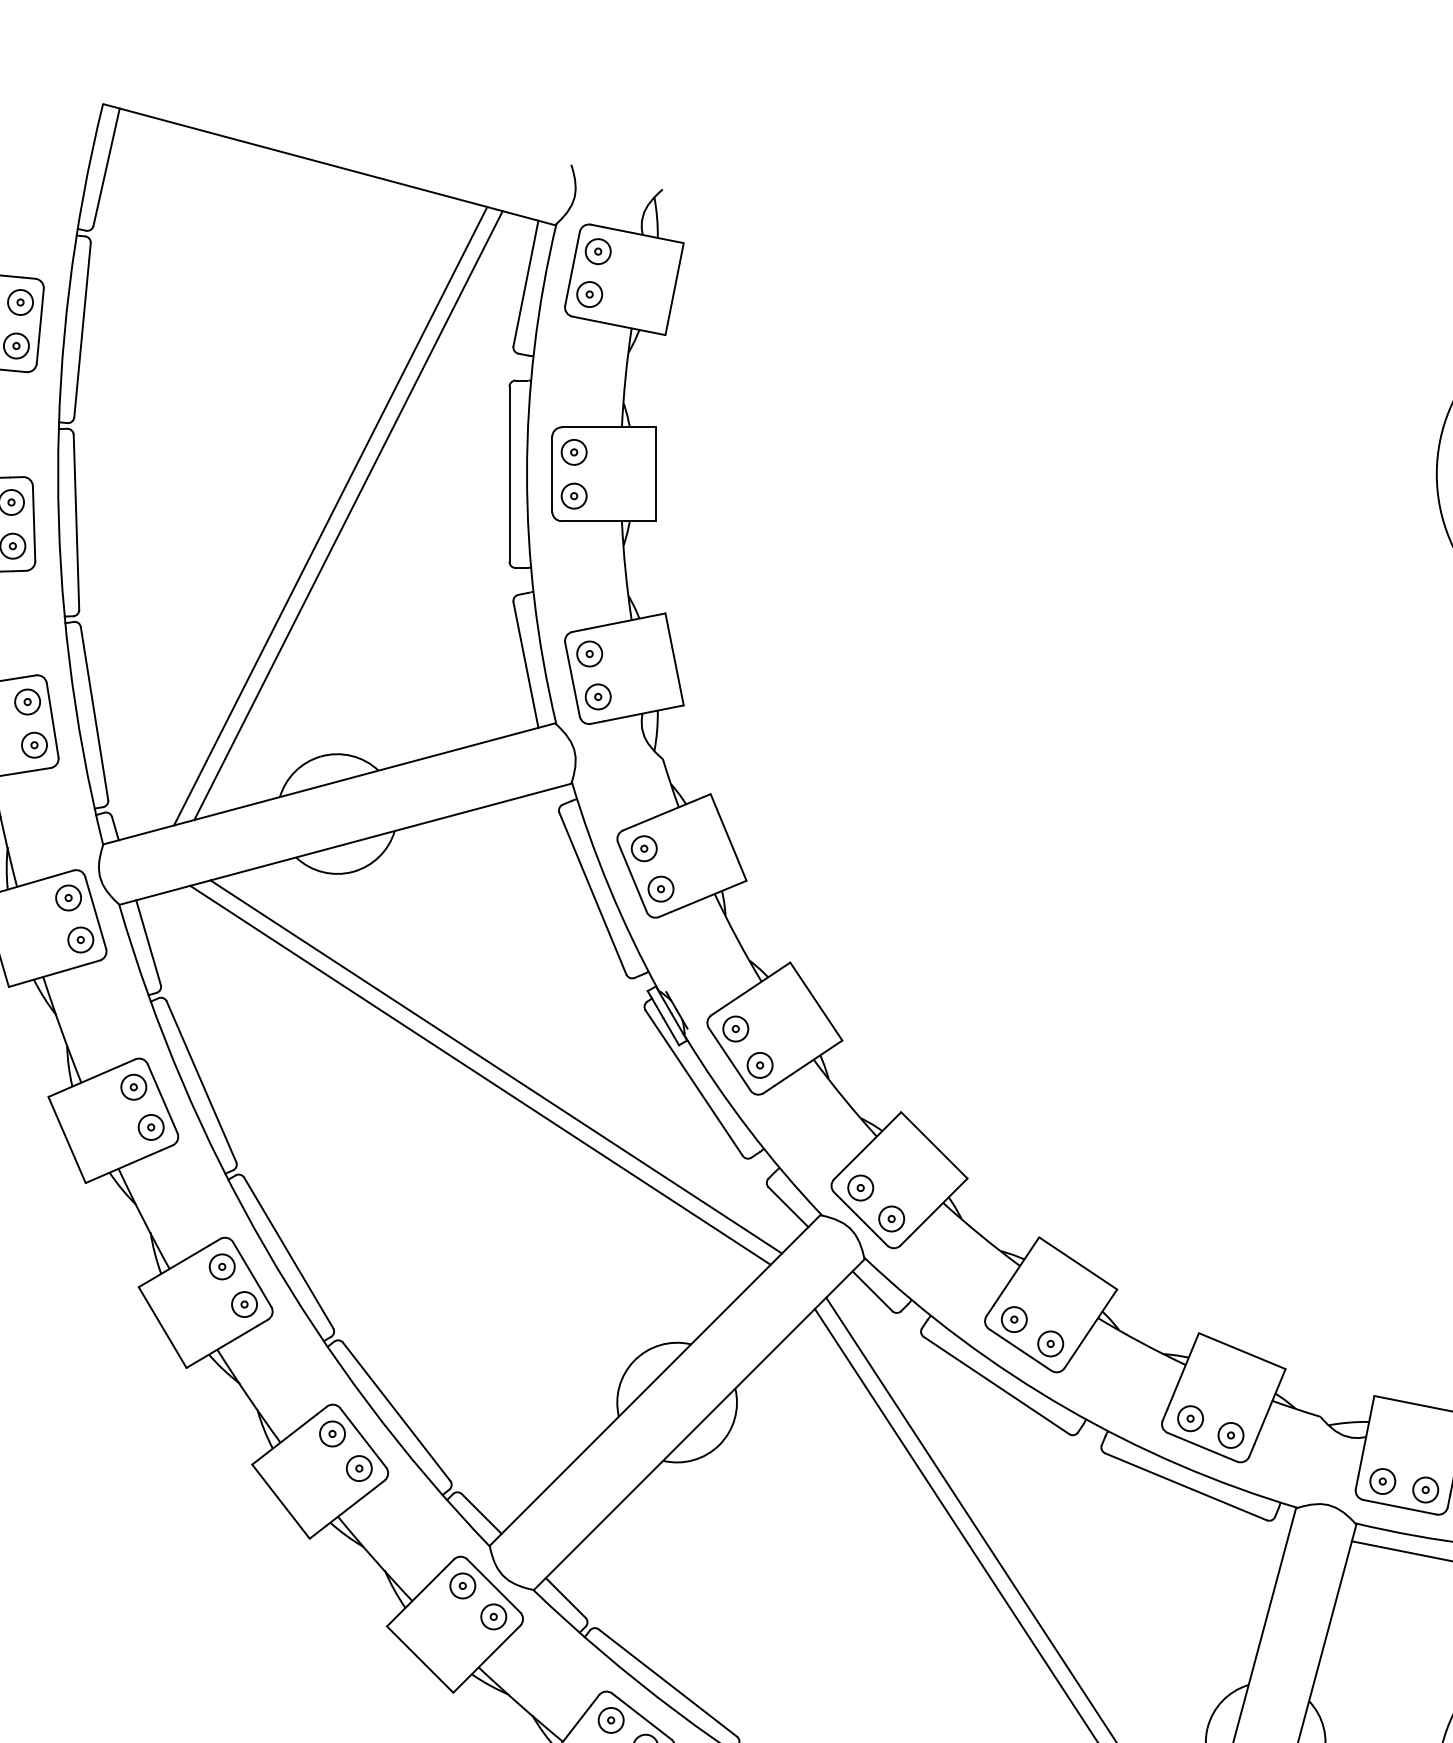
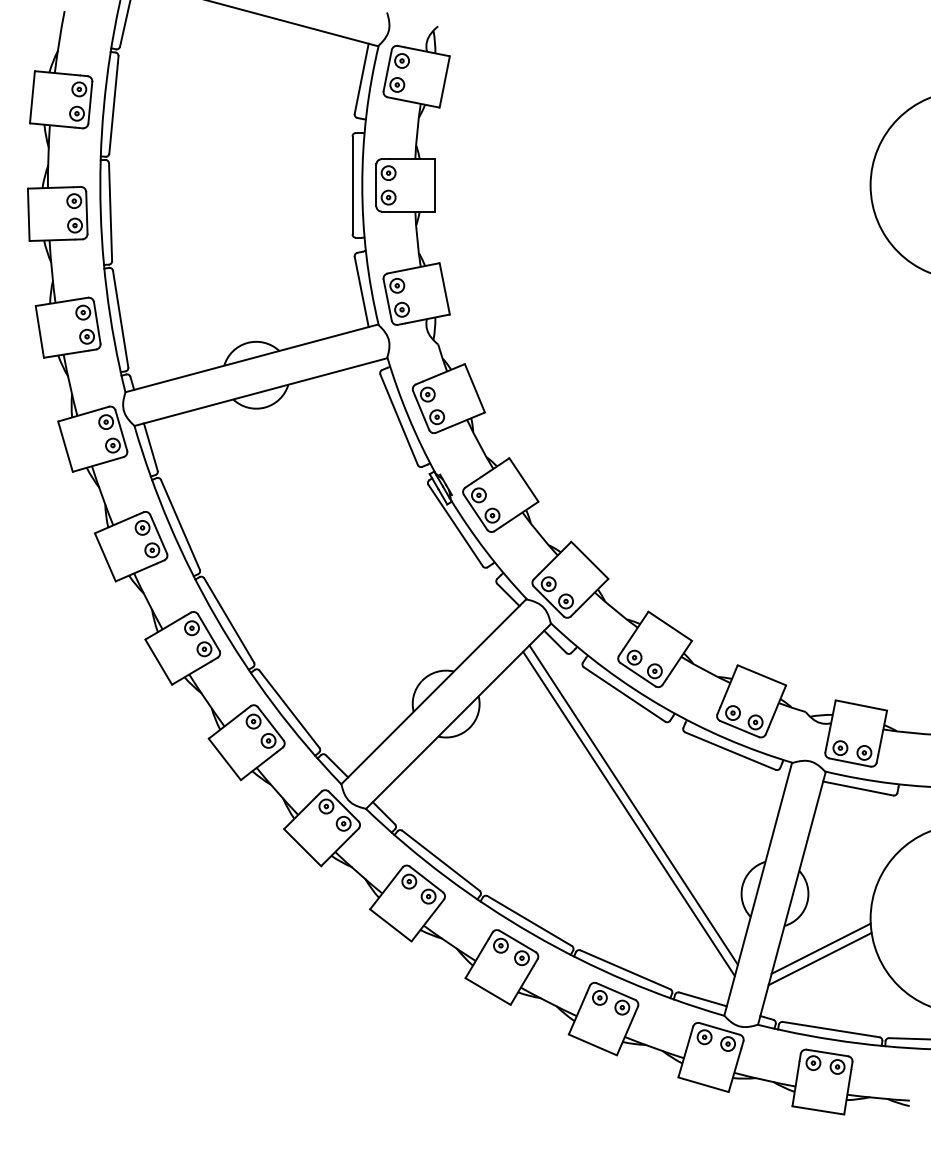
line: (330, 515) -> (252, 208), removed
line: (348, 515) -> (262, 208), removed
line: (495, 1066) -> (344, 516), removed
line: (480, 1075) -> (336, 521), removed

